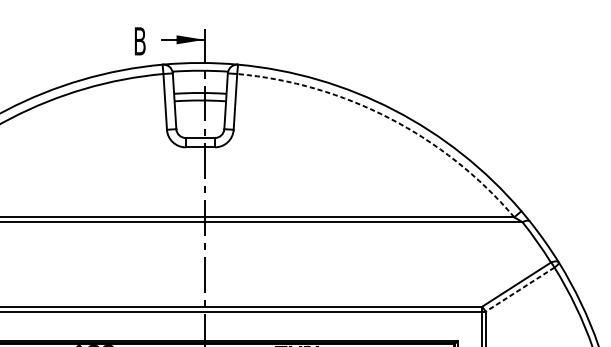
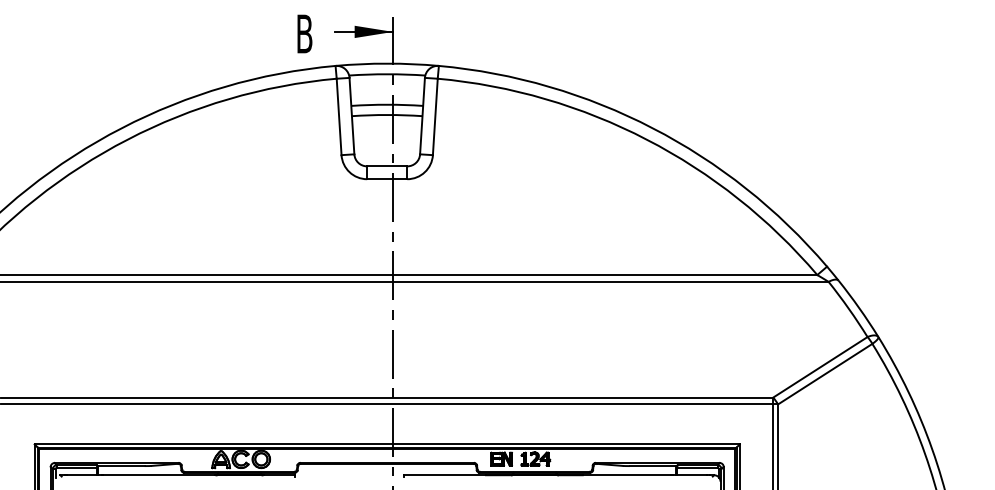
arc: (389, 118) -> (646, 139), dashed -> solid
line: (519, 289) -> (824, 374), dashed -> solid

